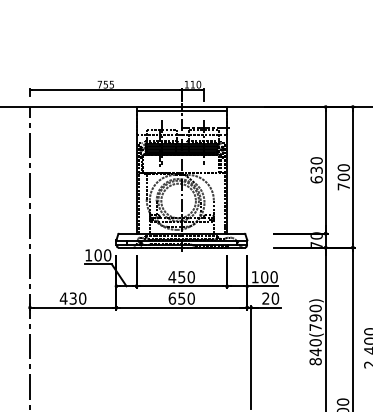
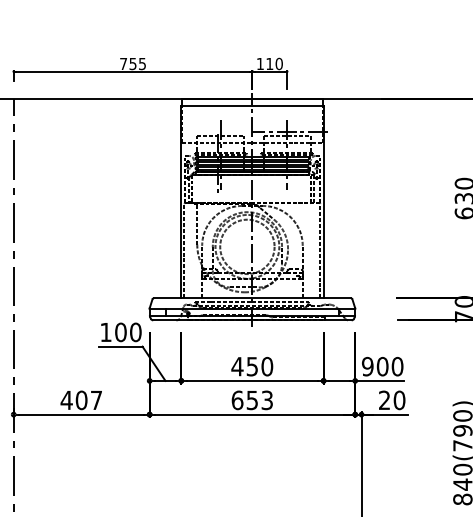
text: (254, 277) -> (366, 367), 100 -> 900
text: (77, 298) -> (88, 400), 430 -> 407
text: (190, 298) -> (266, 400), 650 -> 653

